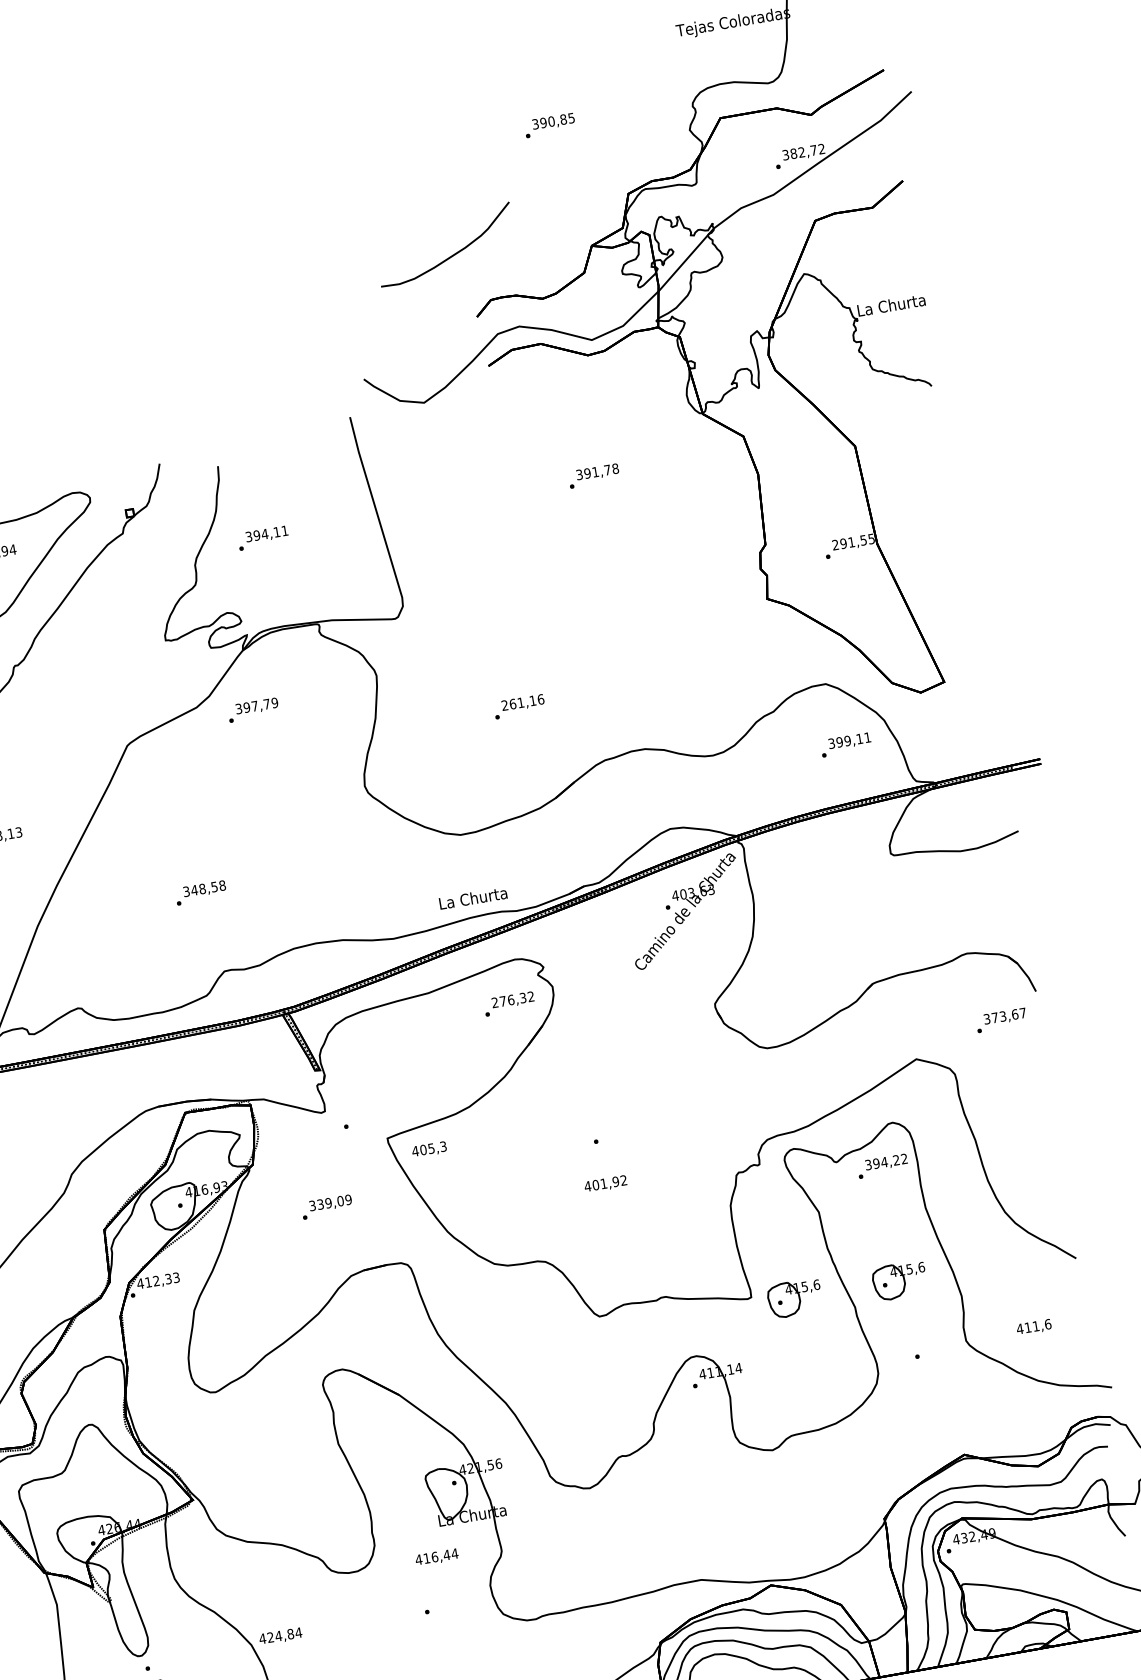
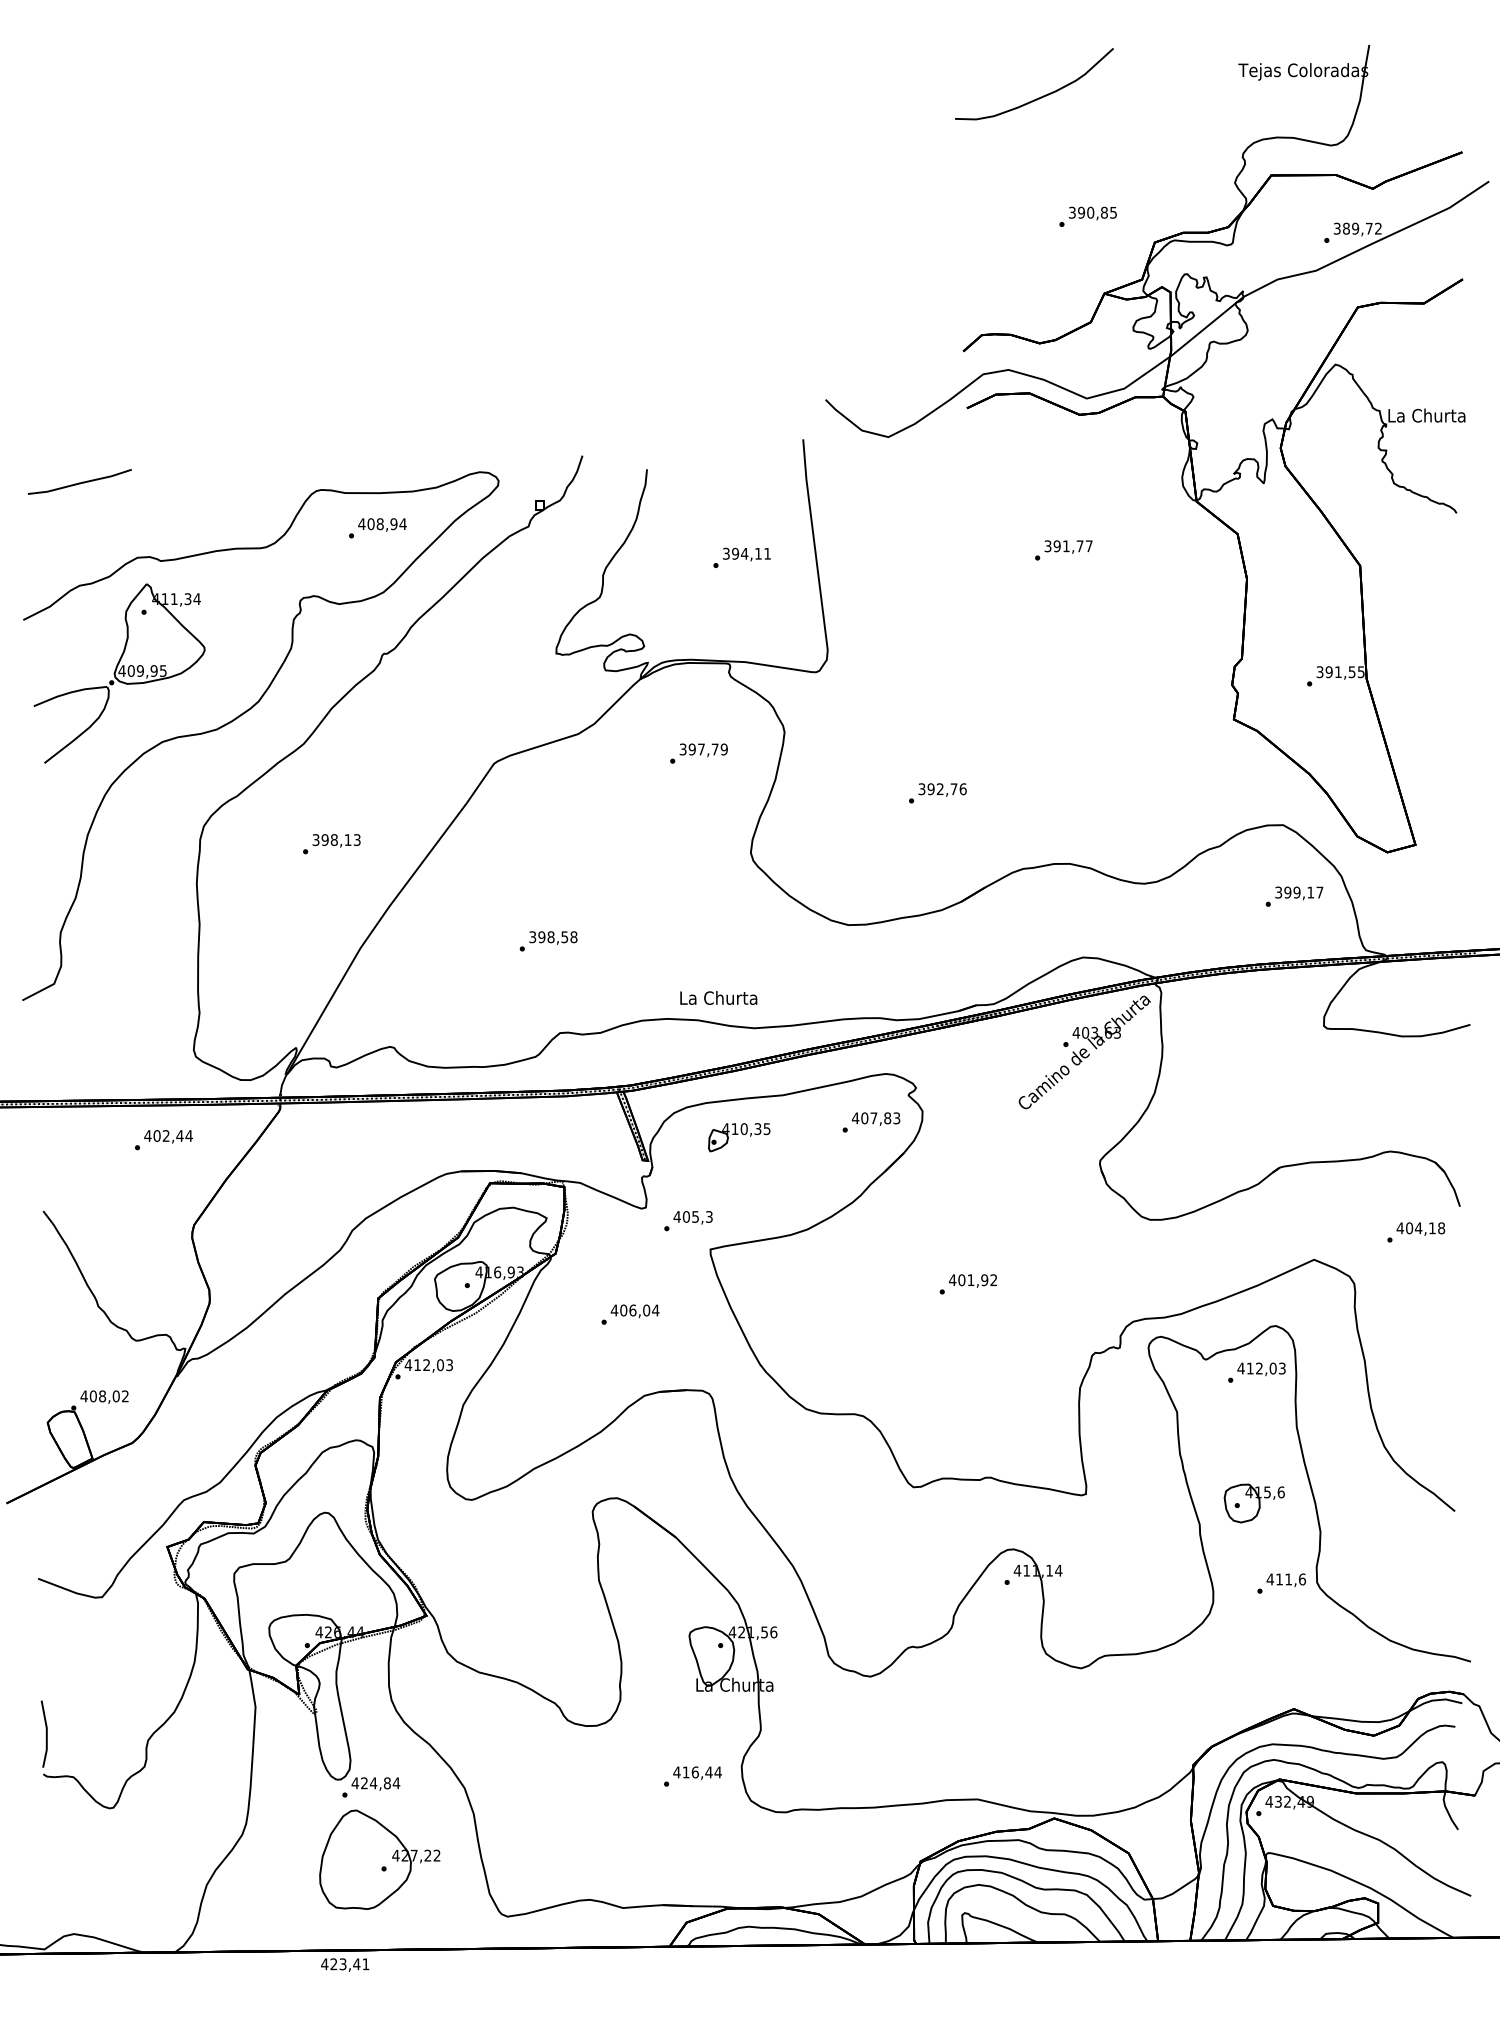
text: (549, 125) -> (1087, 216), moved
text: (801, 152) -> (1355, 228), 382,72 -> 389,72
curve: (452, 254) -> (1040, 96), moved
text: (614, 469) -> (1088, 546), 391,78 -> 391,77
text: (262, 537) -> (741, 557), moved
text: (835, 545) -> (1319, 672), 291,55 -> 391,55
text: (518, 703) -> (937, 789), 261,16 -> 392,76
text: (252, 710) -> (698, 753), moved
text: (867, 737) -> (1319, 892), 399,11 -> 399,17
text: (194, 890) -> (541, 937), 348,58 -> 398,58
text: (472, 897) -> (718, 997), moved
text: (512, 999) -> (875, 1118), 276,32 -> 407,83
text: (1004, 1016) -> (1420, 1228), 373,67 -> 404,18
part: (396, 1036) -> (739, 1137), added
text: (428, 1149) -> (692, 1217), moved
text: (886, 1161) -> (1261, 1368), 394,22 -> 412,03
text: (605, 1183) -> (972, 1280), moved
text: (330, 1202) -> (634, 1310), 339,09 -> 406,04
text: (168, 1279) -> (440, 1365), 412,33 -> 412,03
part: (794, 1298) -> (1133, 1503), removed
text: (1033, 1326) -> (1285, 1579), moved
text: (436, 1556) -> (697, 1772), moved
text: (280, 1636) -> (375, 1783), moved

